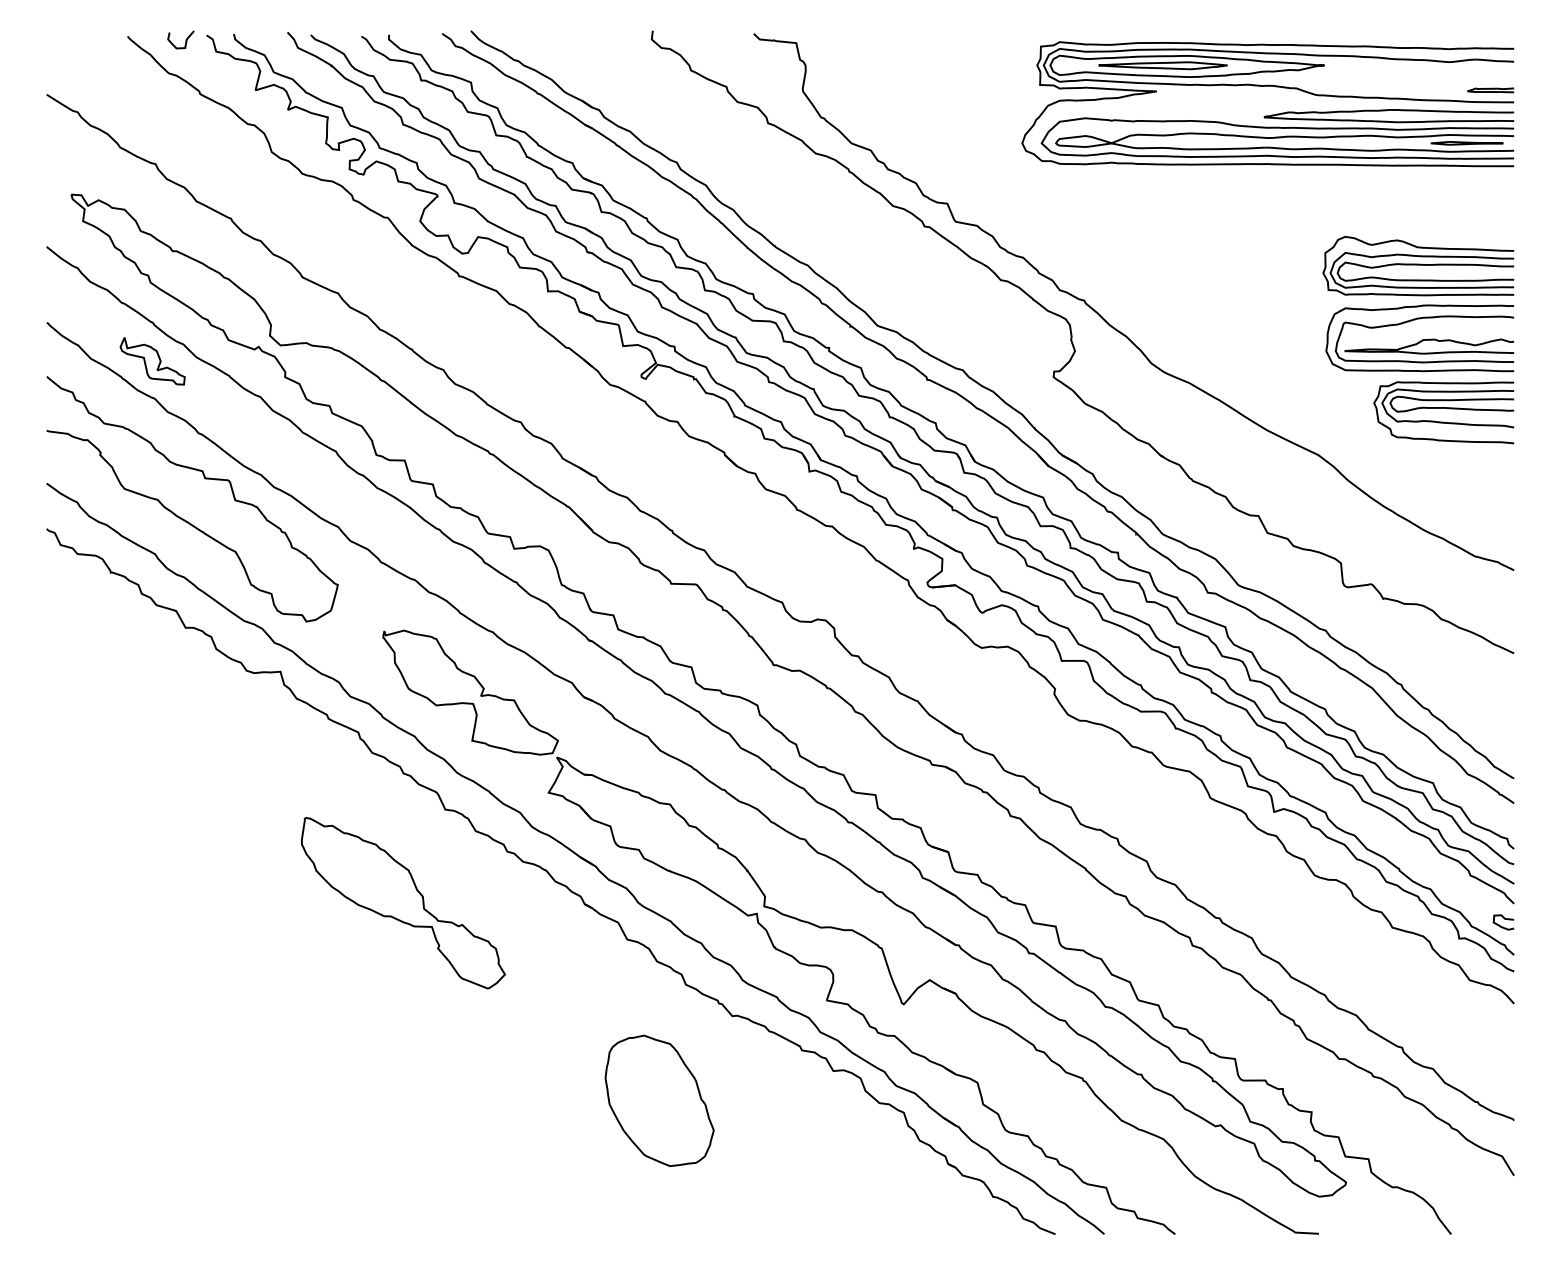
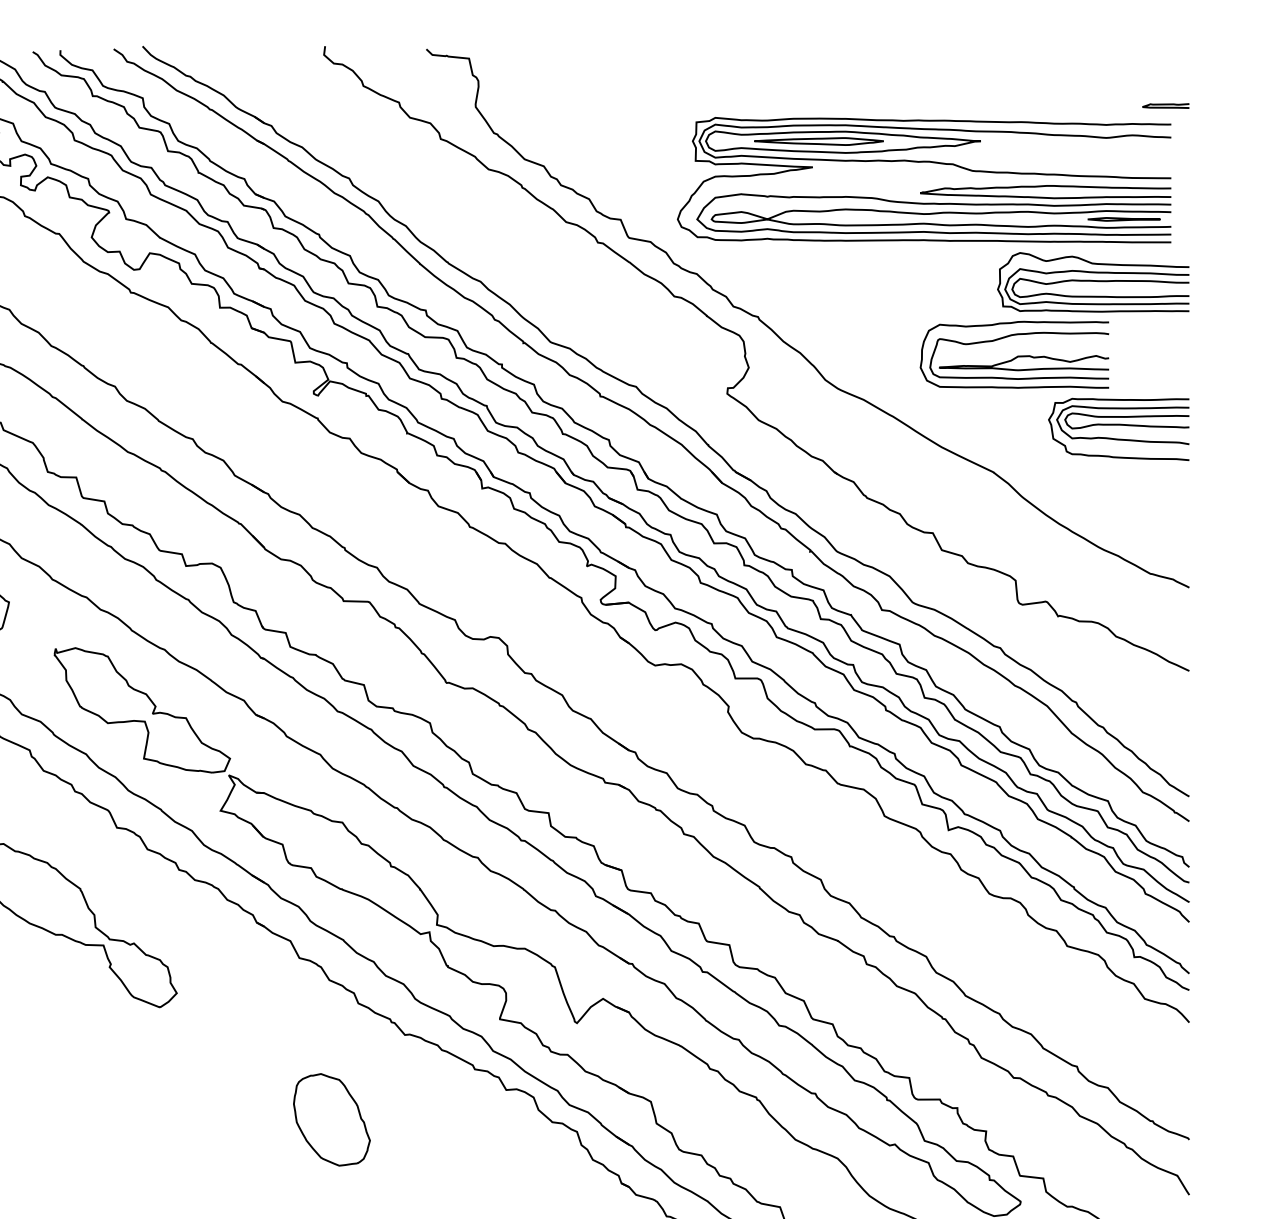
part: (1271, 114) -> (927, 190), moved
part: (1419, 338) -> (1014, 355), moved
curve: (1504, 919) -> (1179, 937), removed
part: (659, 1100) -> (331, 1119), size x0.7

